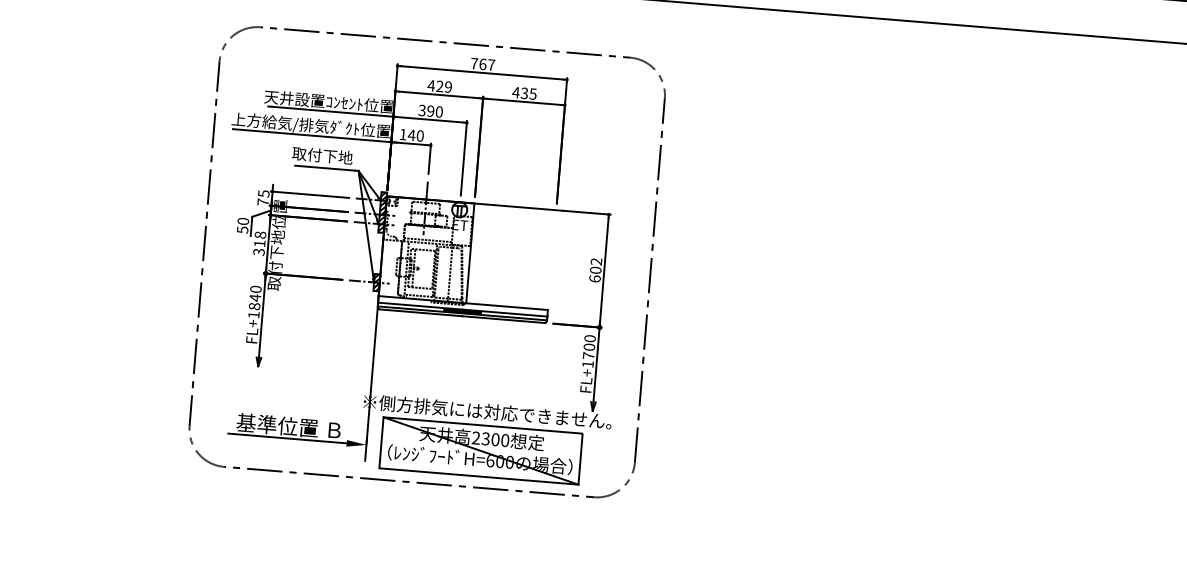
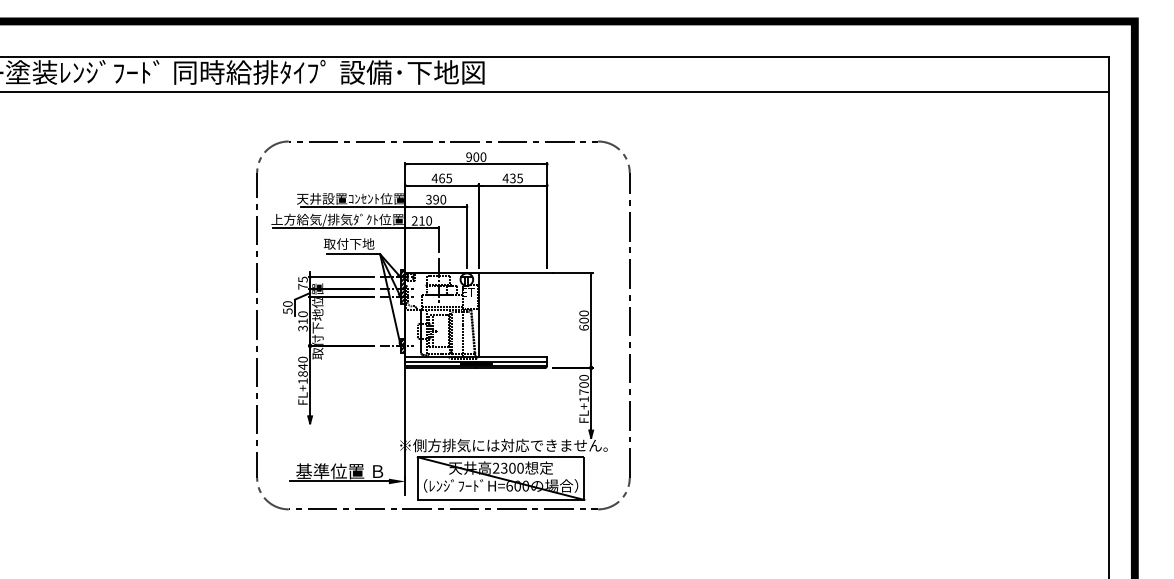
text: (483, 63) -> (476, 156), 767 -> 900
text: (444, 86) -> (445, 178), 429 -> 465
text: (407, 134) -> (418, 220), 140 -> 210
text: (261, 235) -> (303, 314), 318 -> 310
text: (595, 261) -> (583, 313), 602 -> 600

